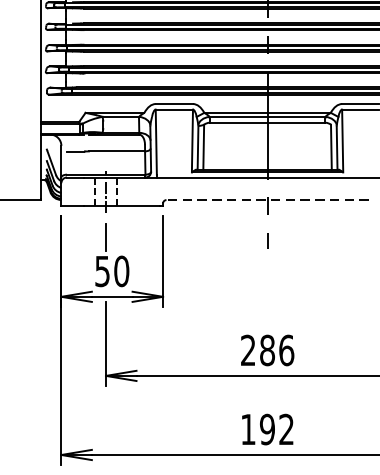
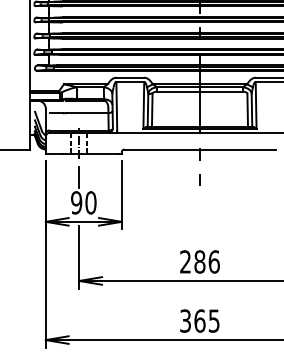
line: (266, 200) -> (199, 149), dashed -> solid
text: (102, 270) -> (76, 202), 50 -> 90
text: (266, 428) -> (199, 320), 192 -> 365

